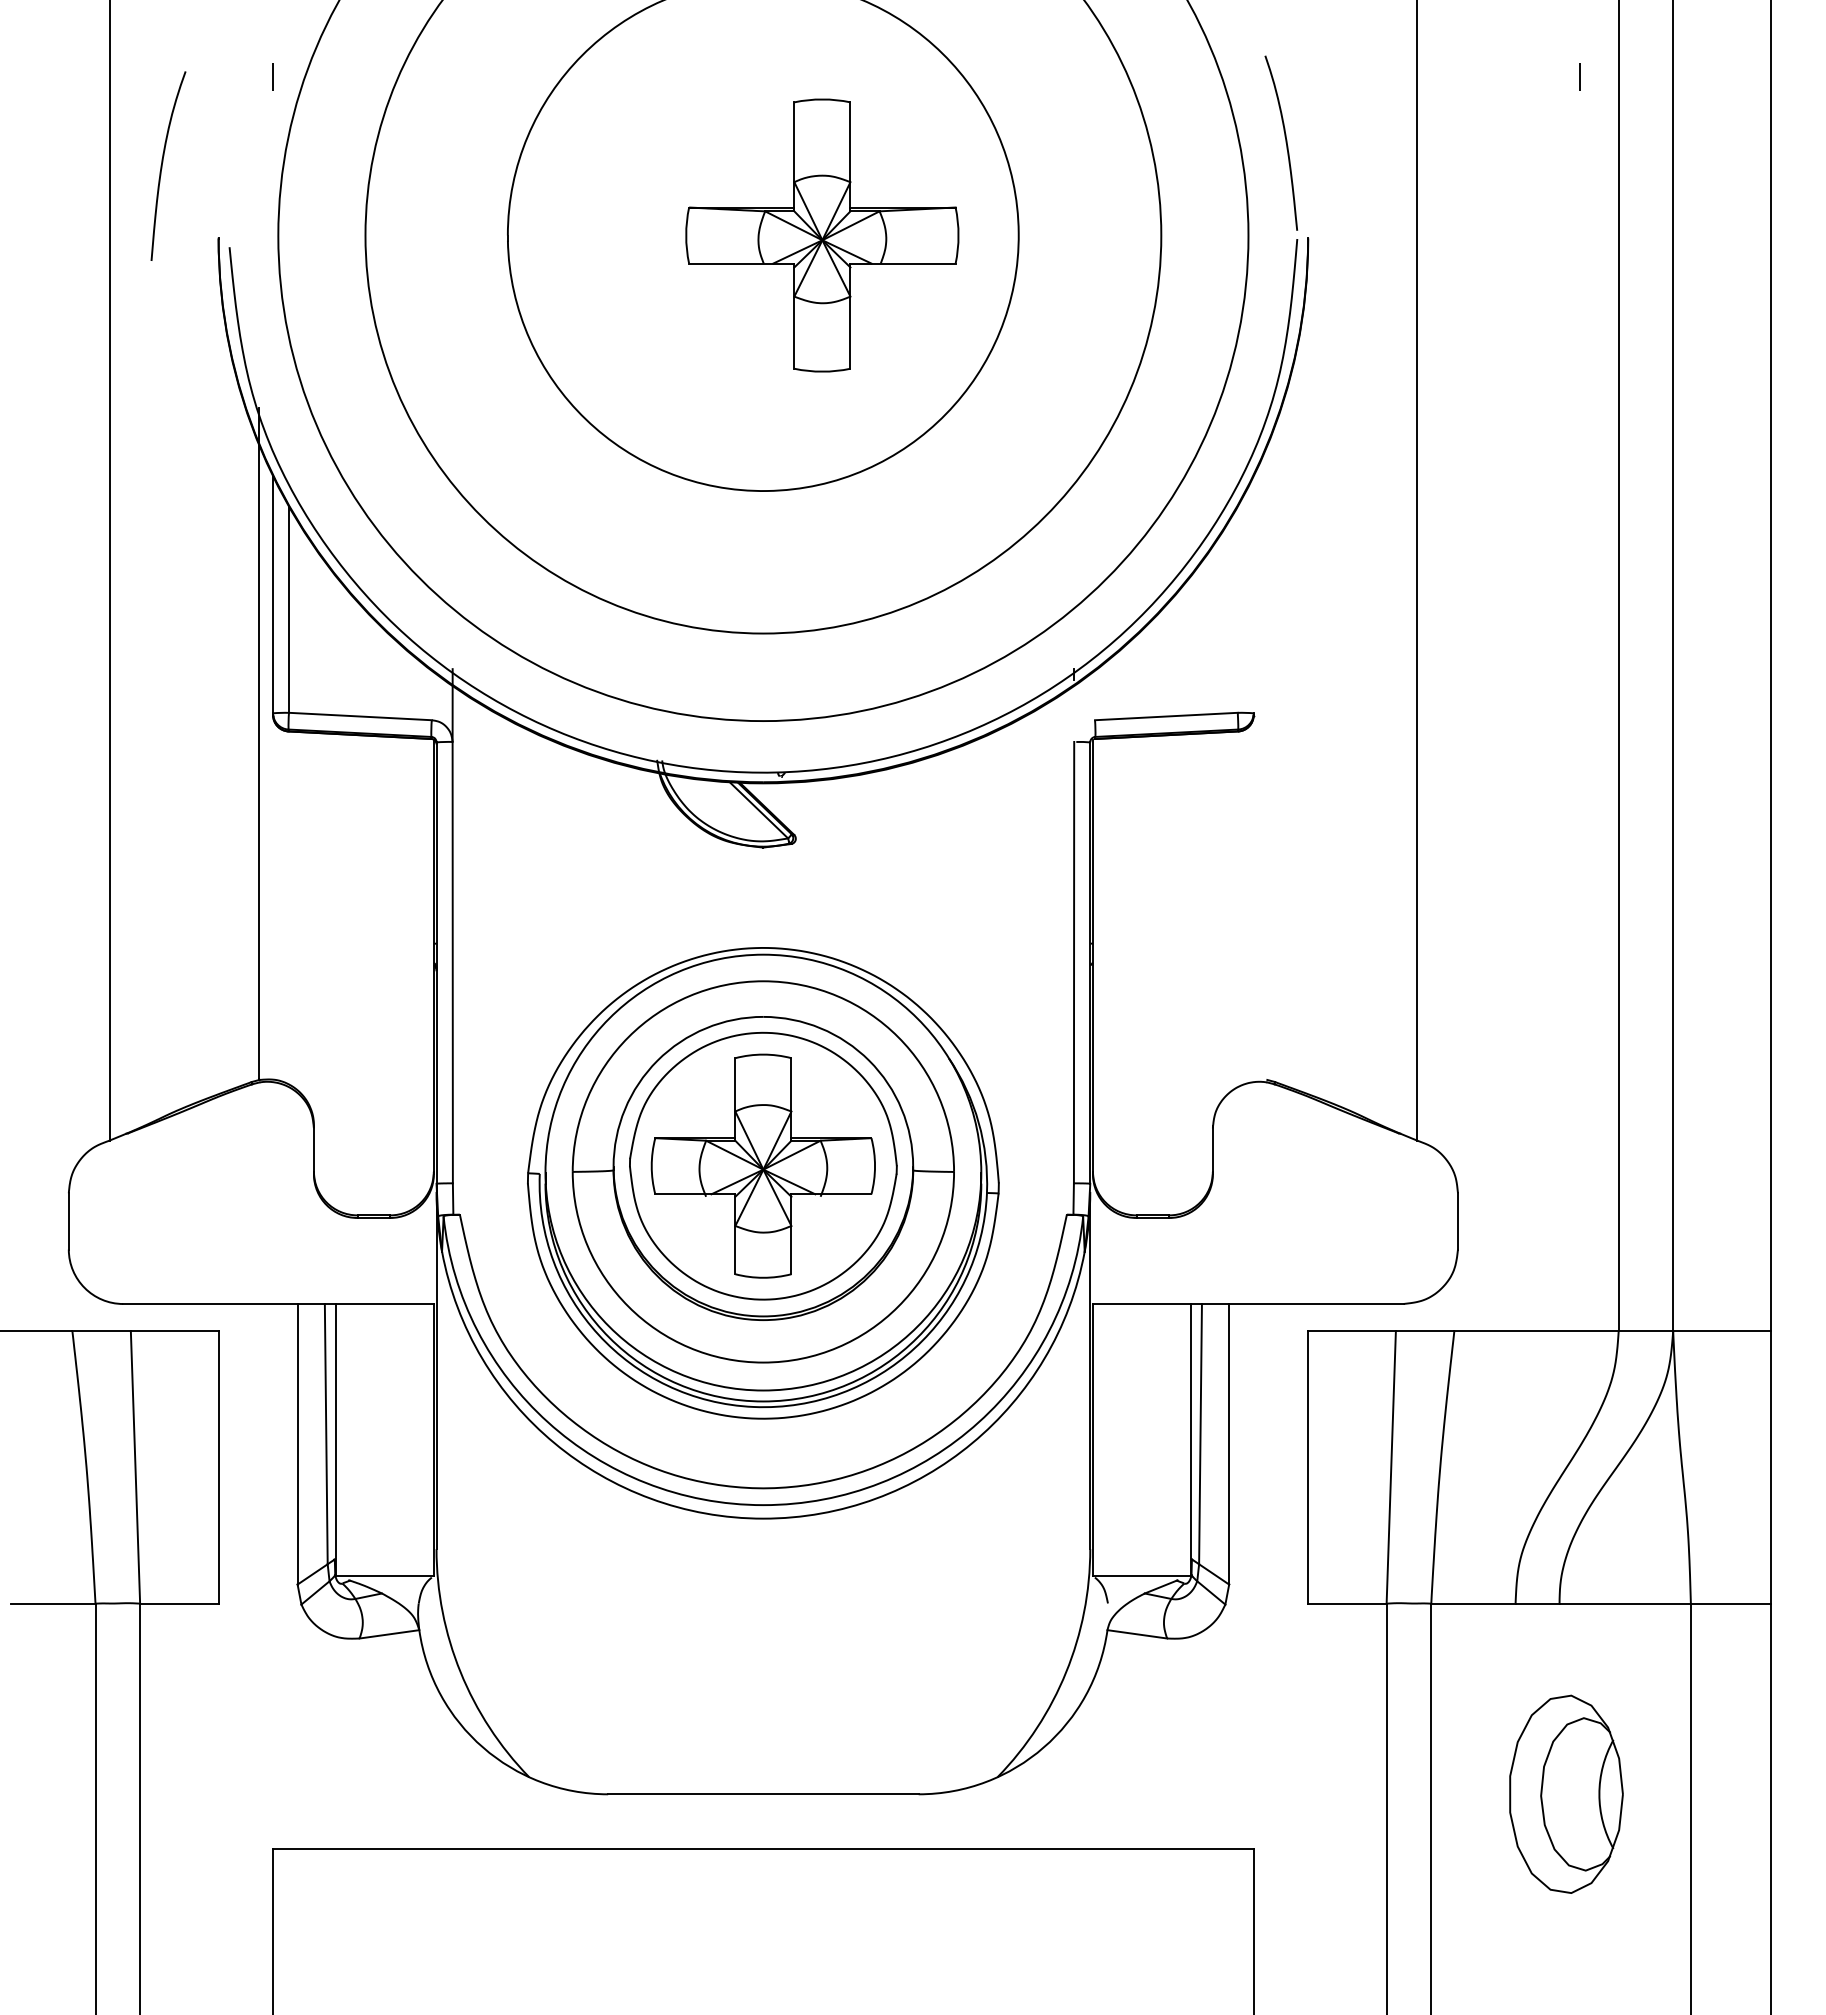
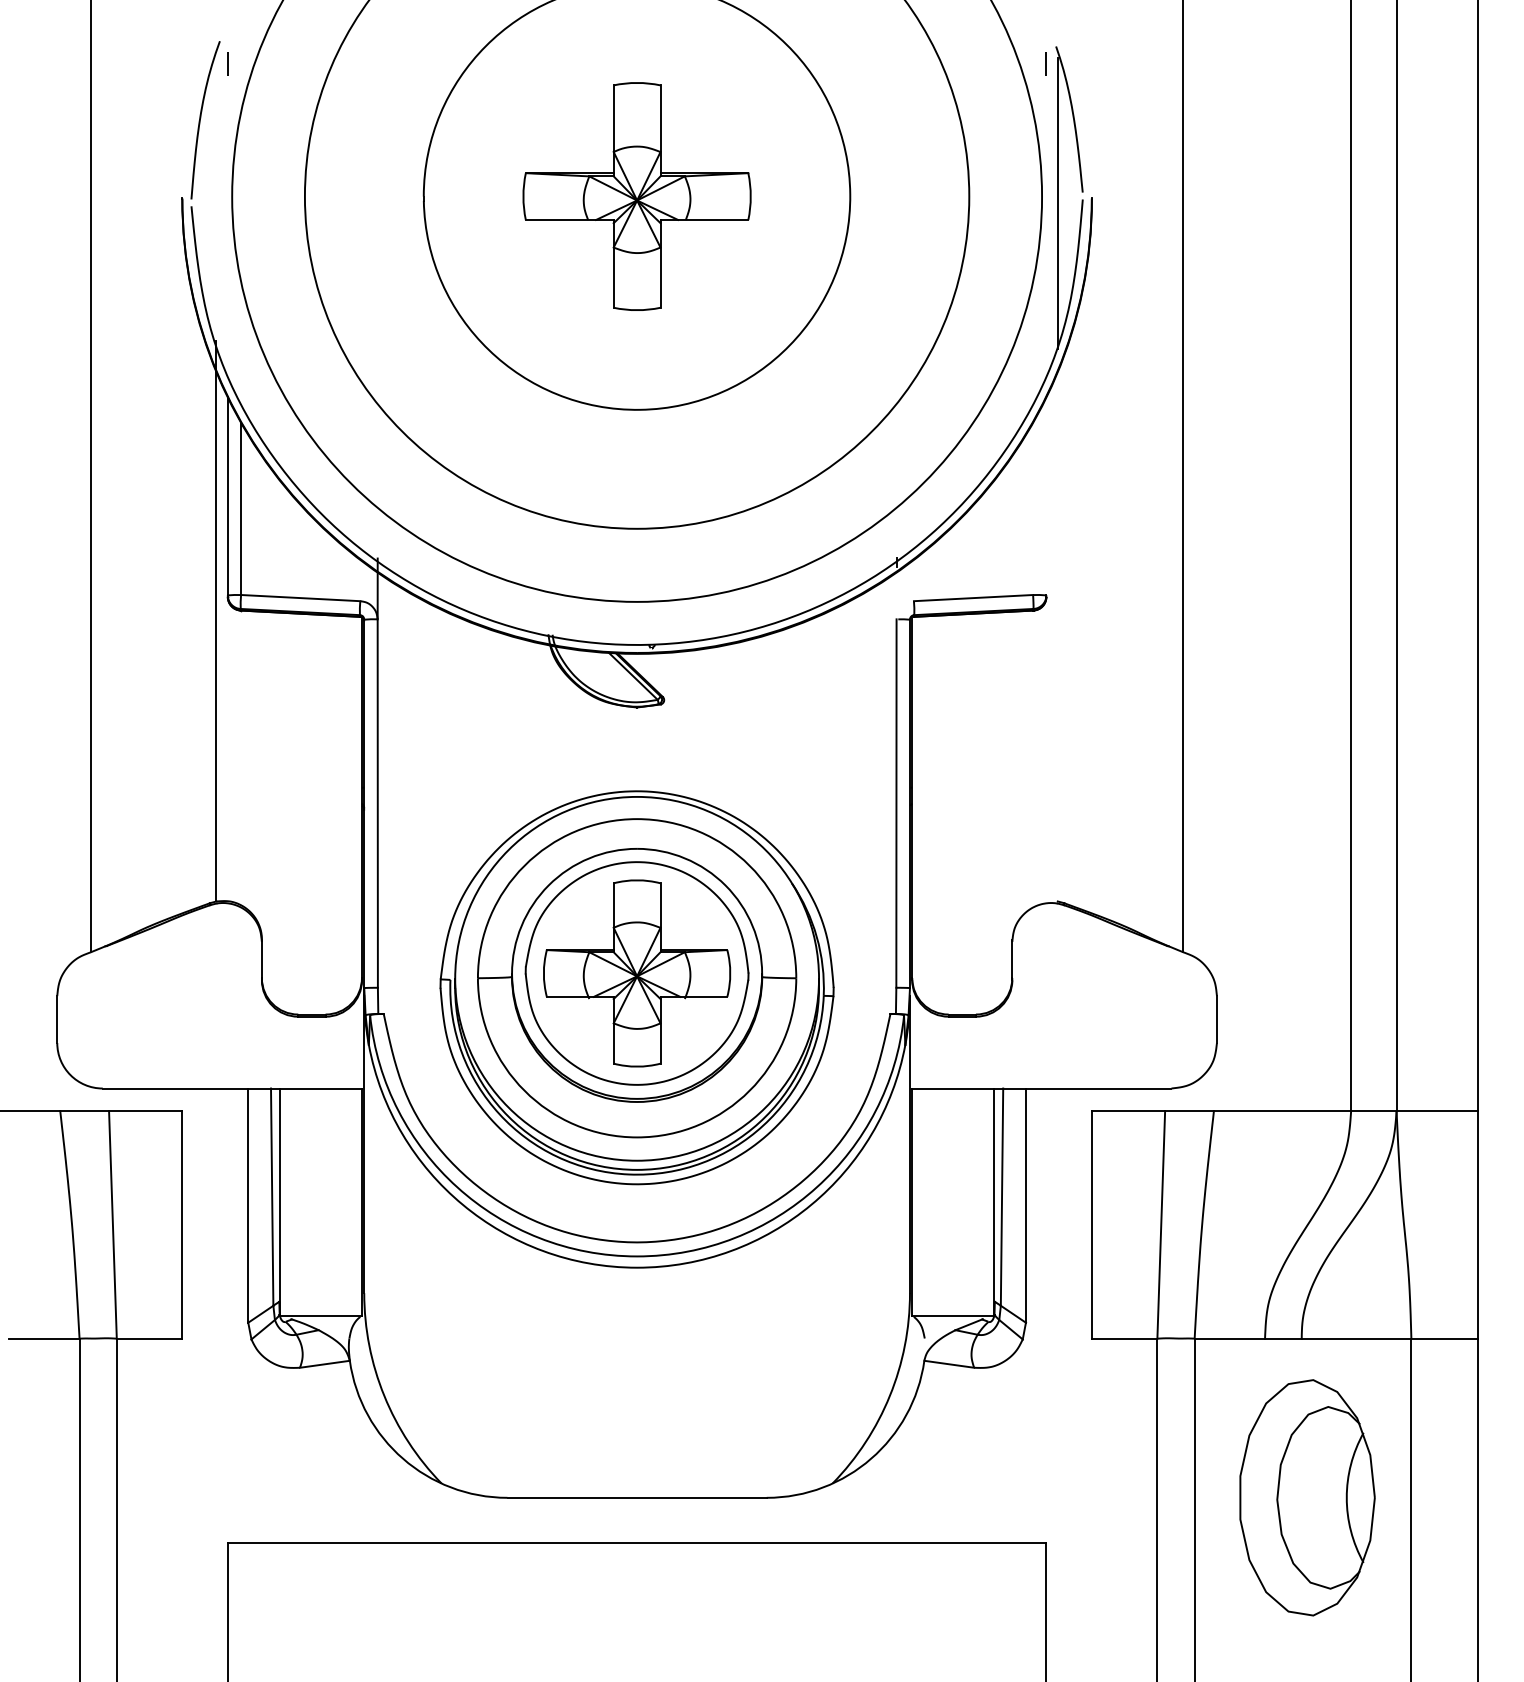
line: (1579, 76) -> (1046, 63), moved
curve: (163, 162) -> (201, 117), moved
part: (822, 235) -> (637, 196), moved
line: (1267, 243) -> (1057, 203), added
part: (1566, 1794) -> (1307, 1497), size x1.43

